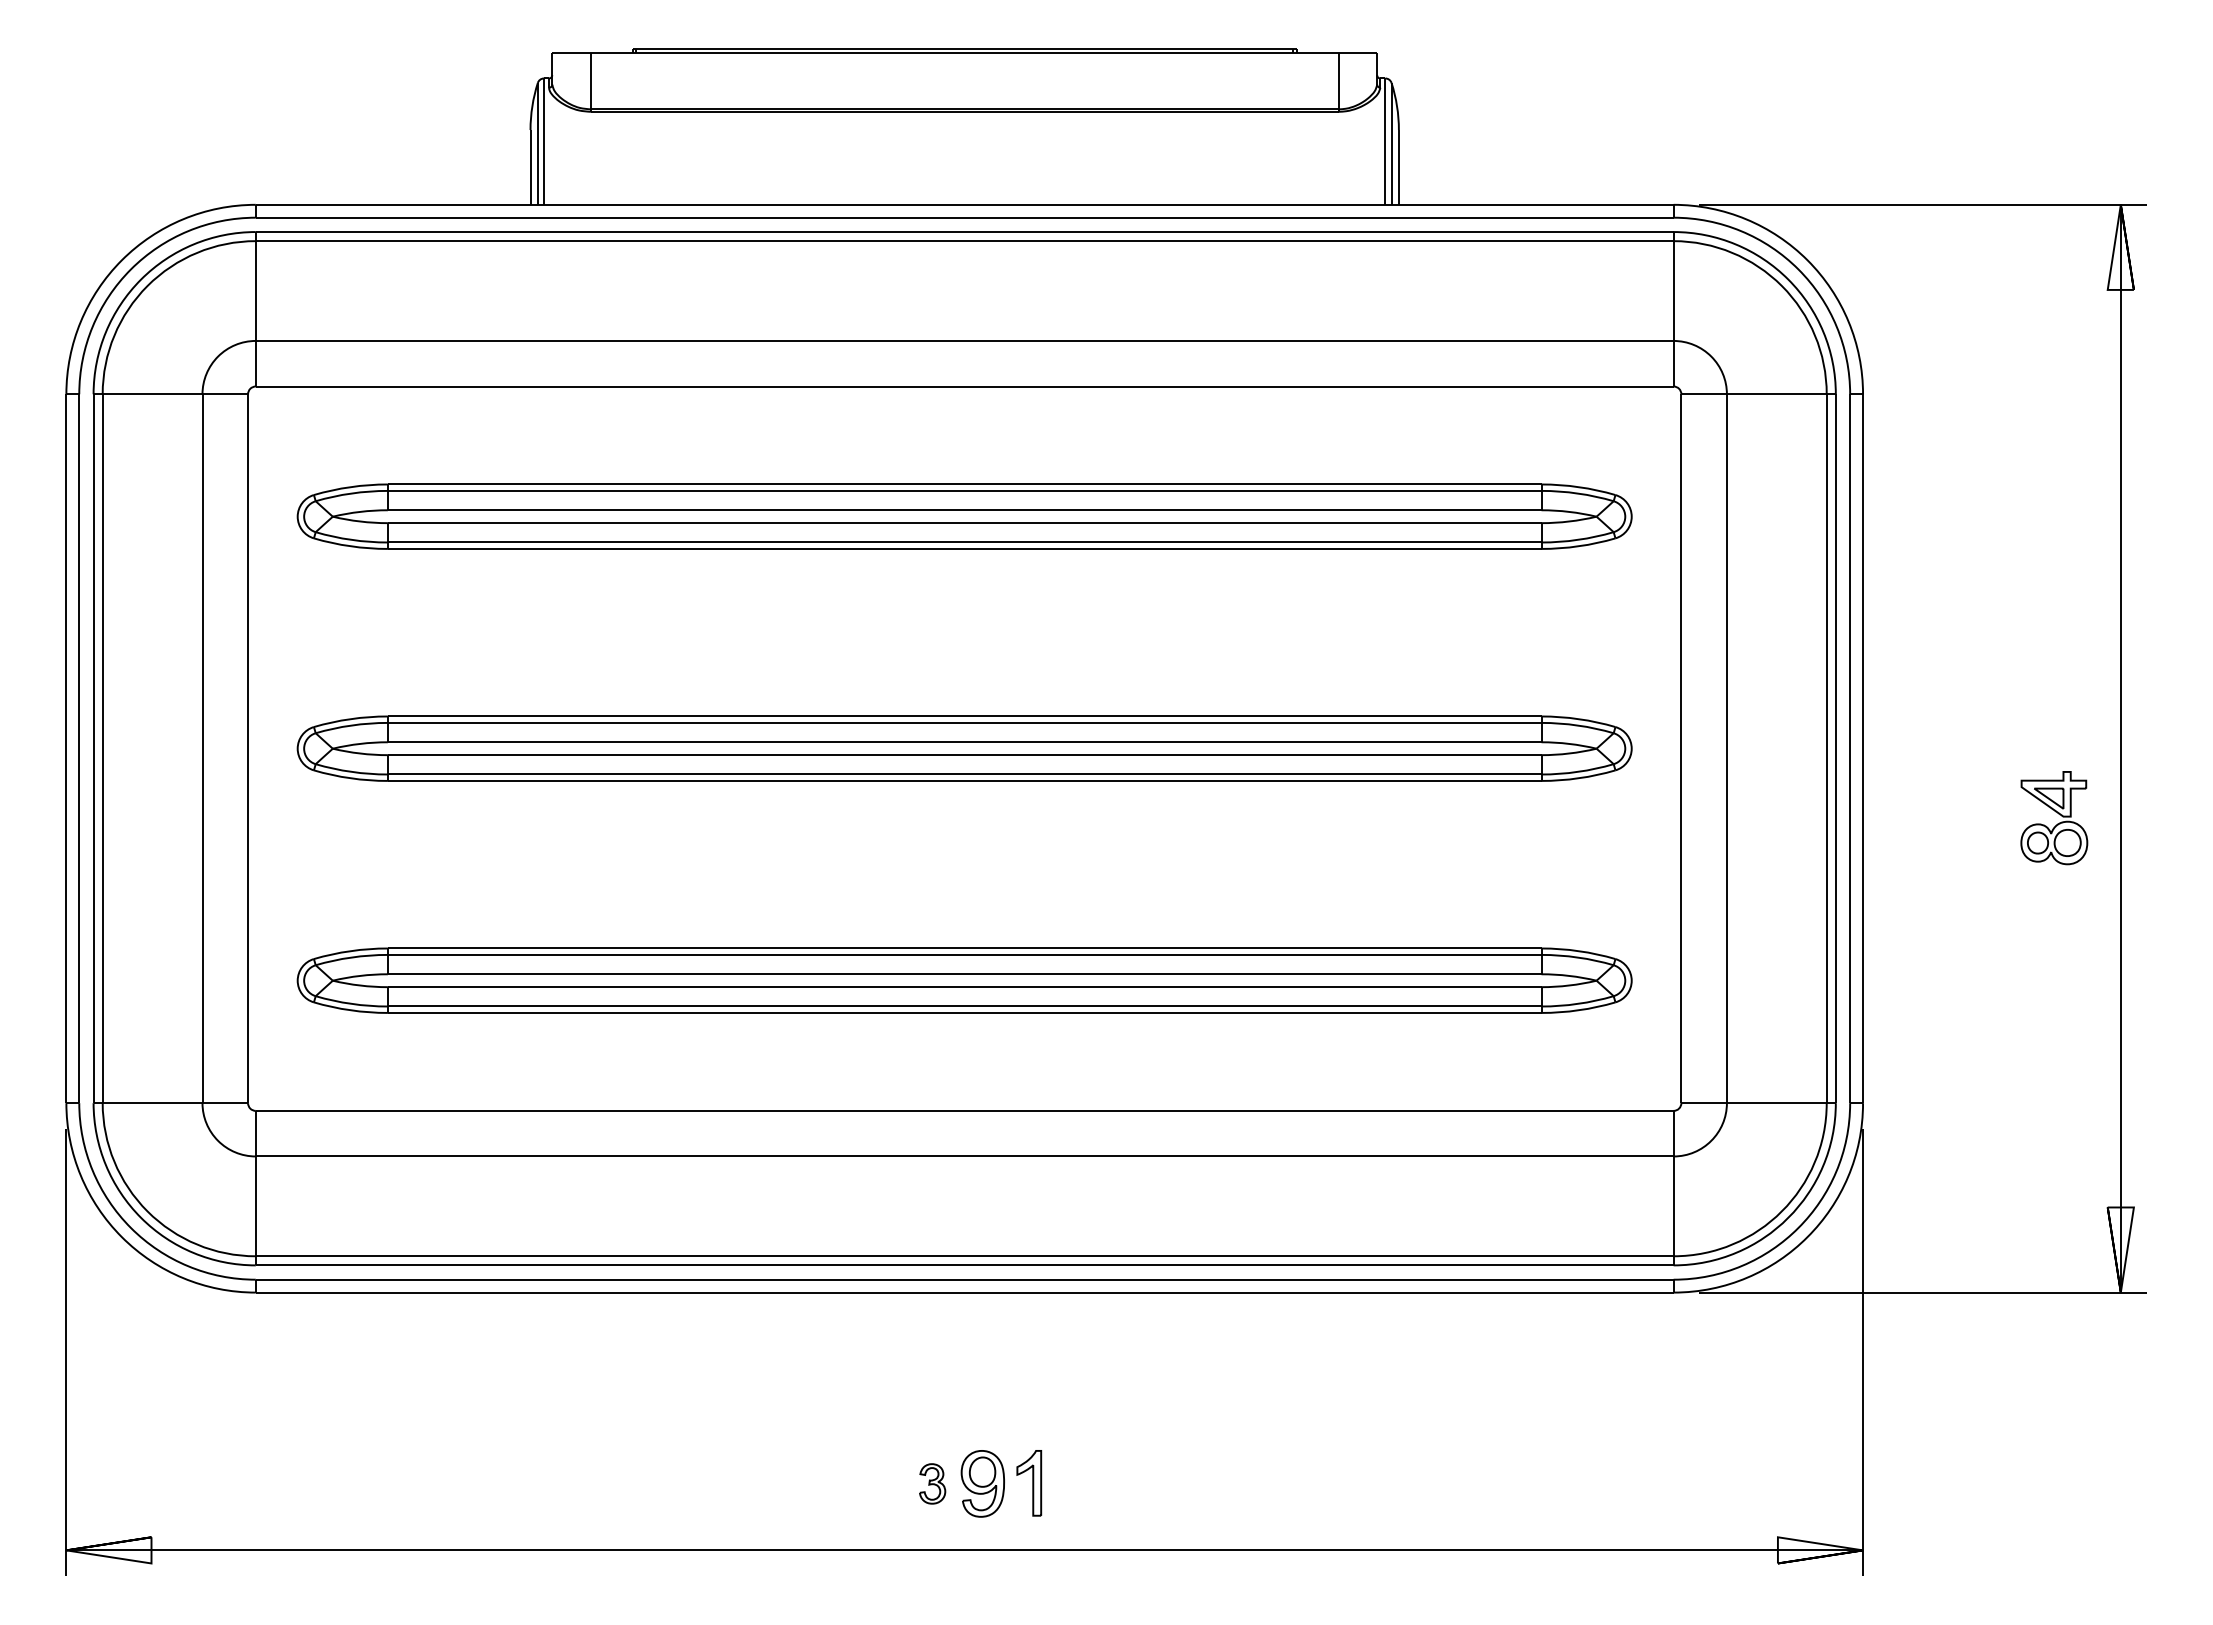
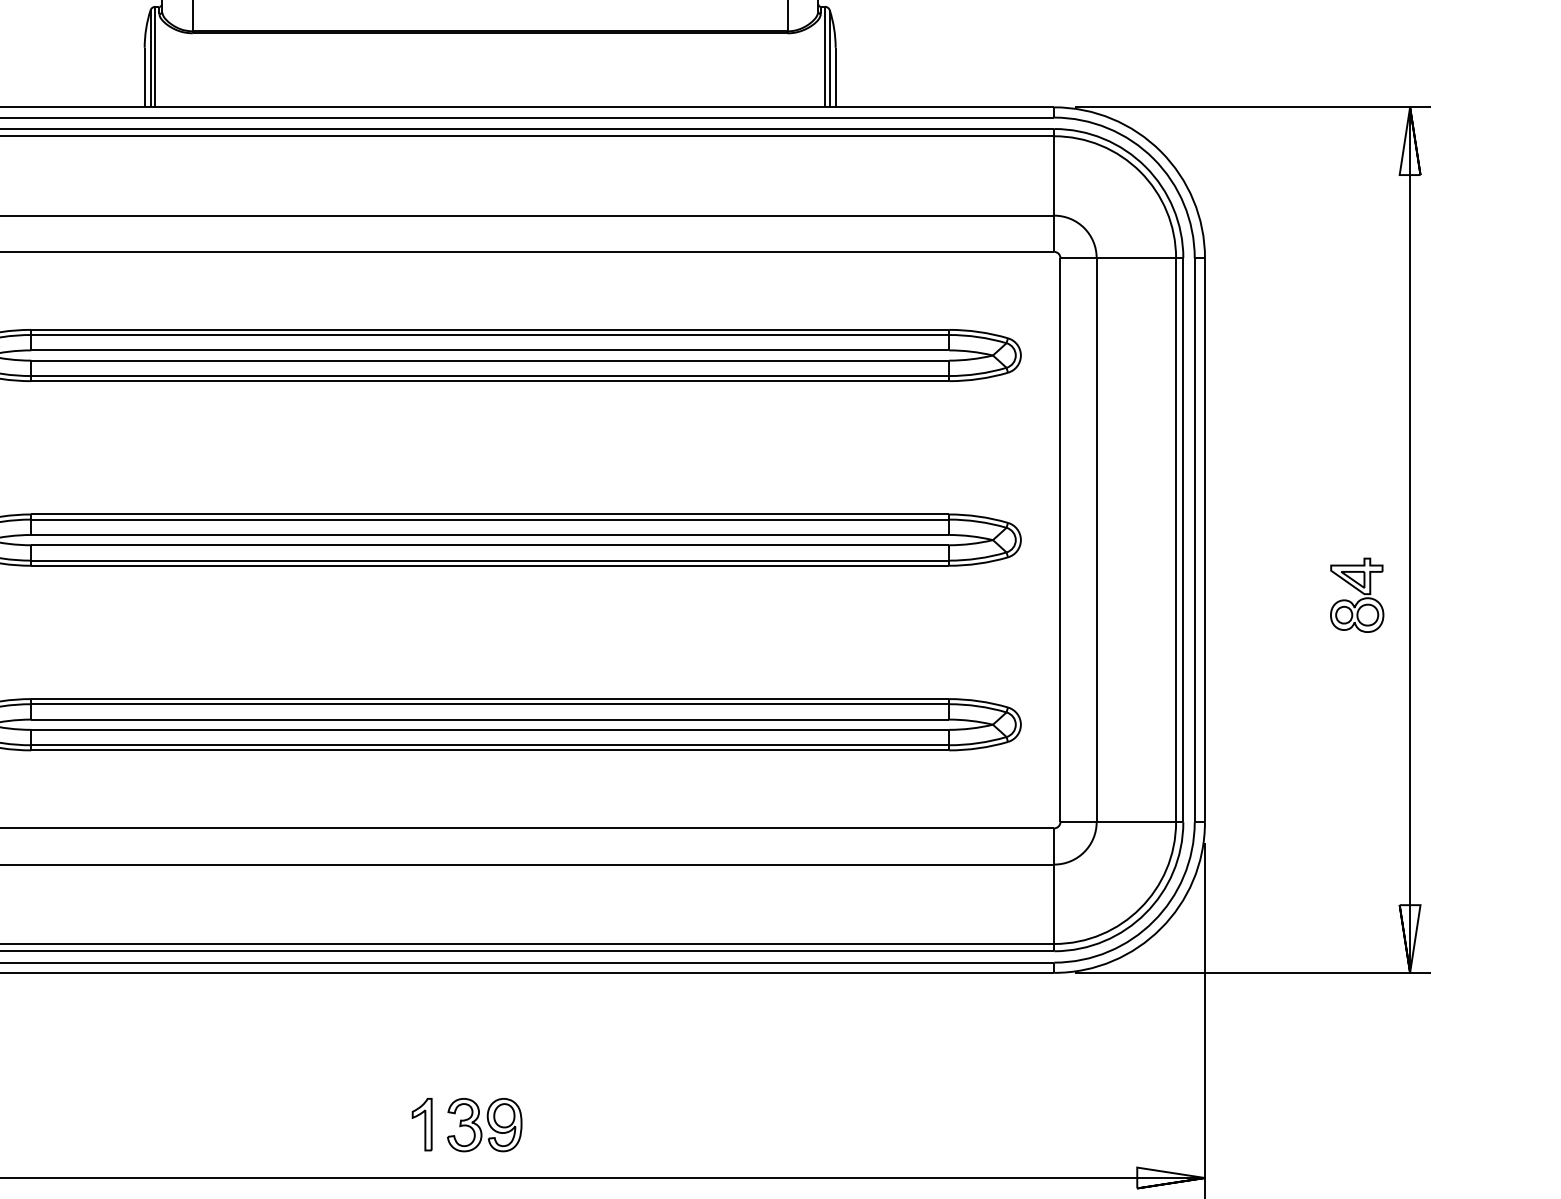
part: (932, 1483) -> (464, 1124), size x1.67
part: (1029, 1483) -> (422, 1124), moved

